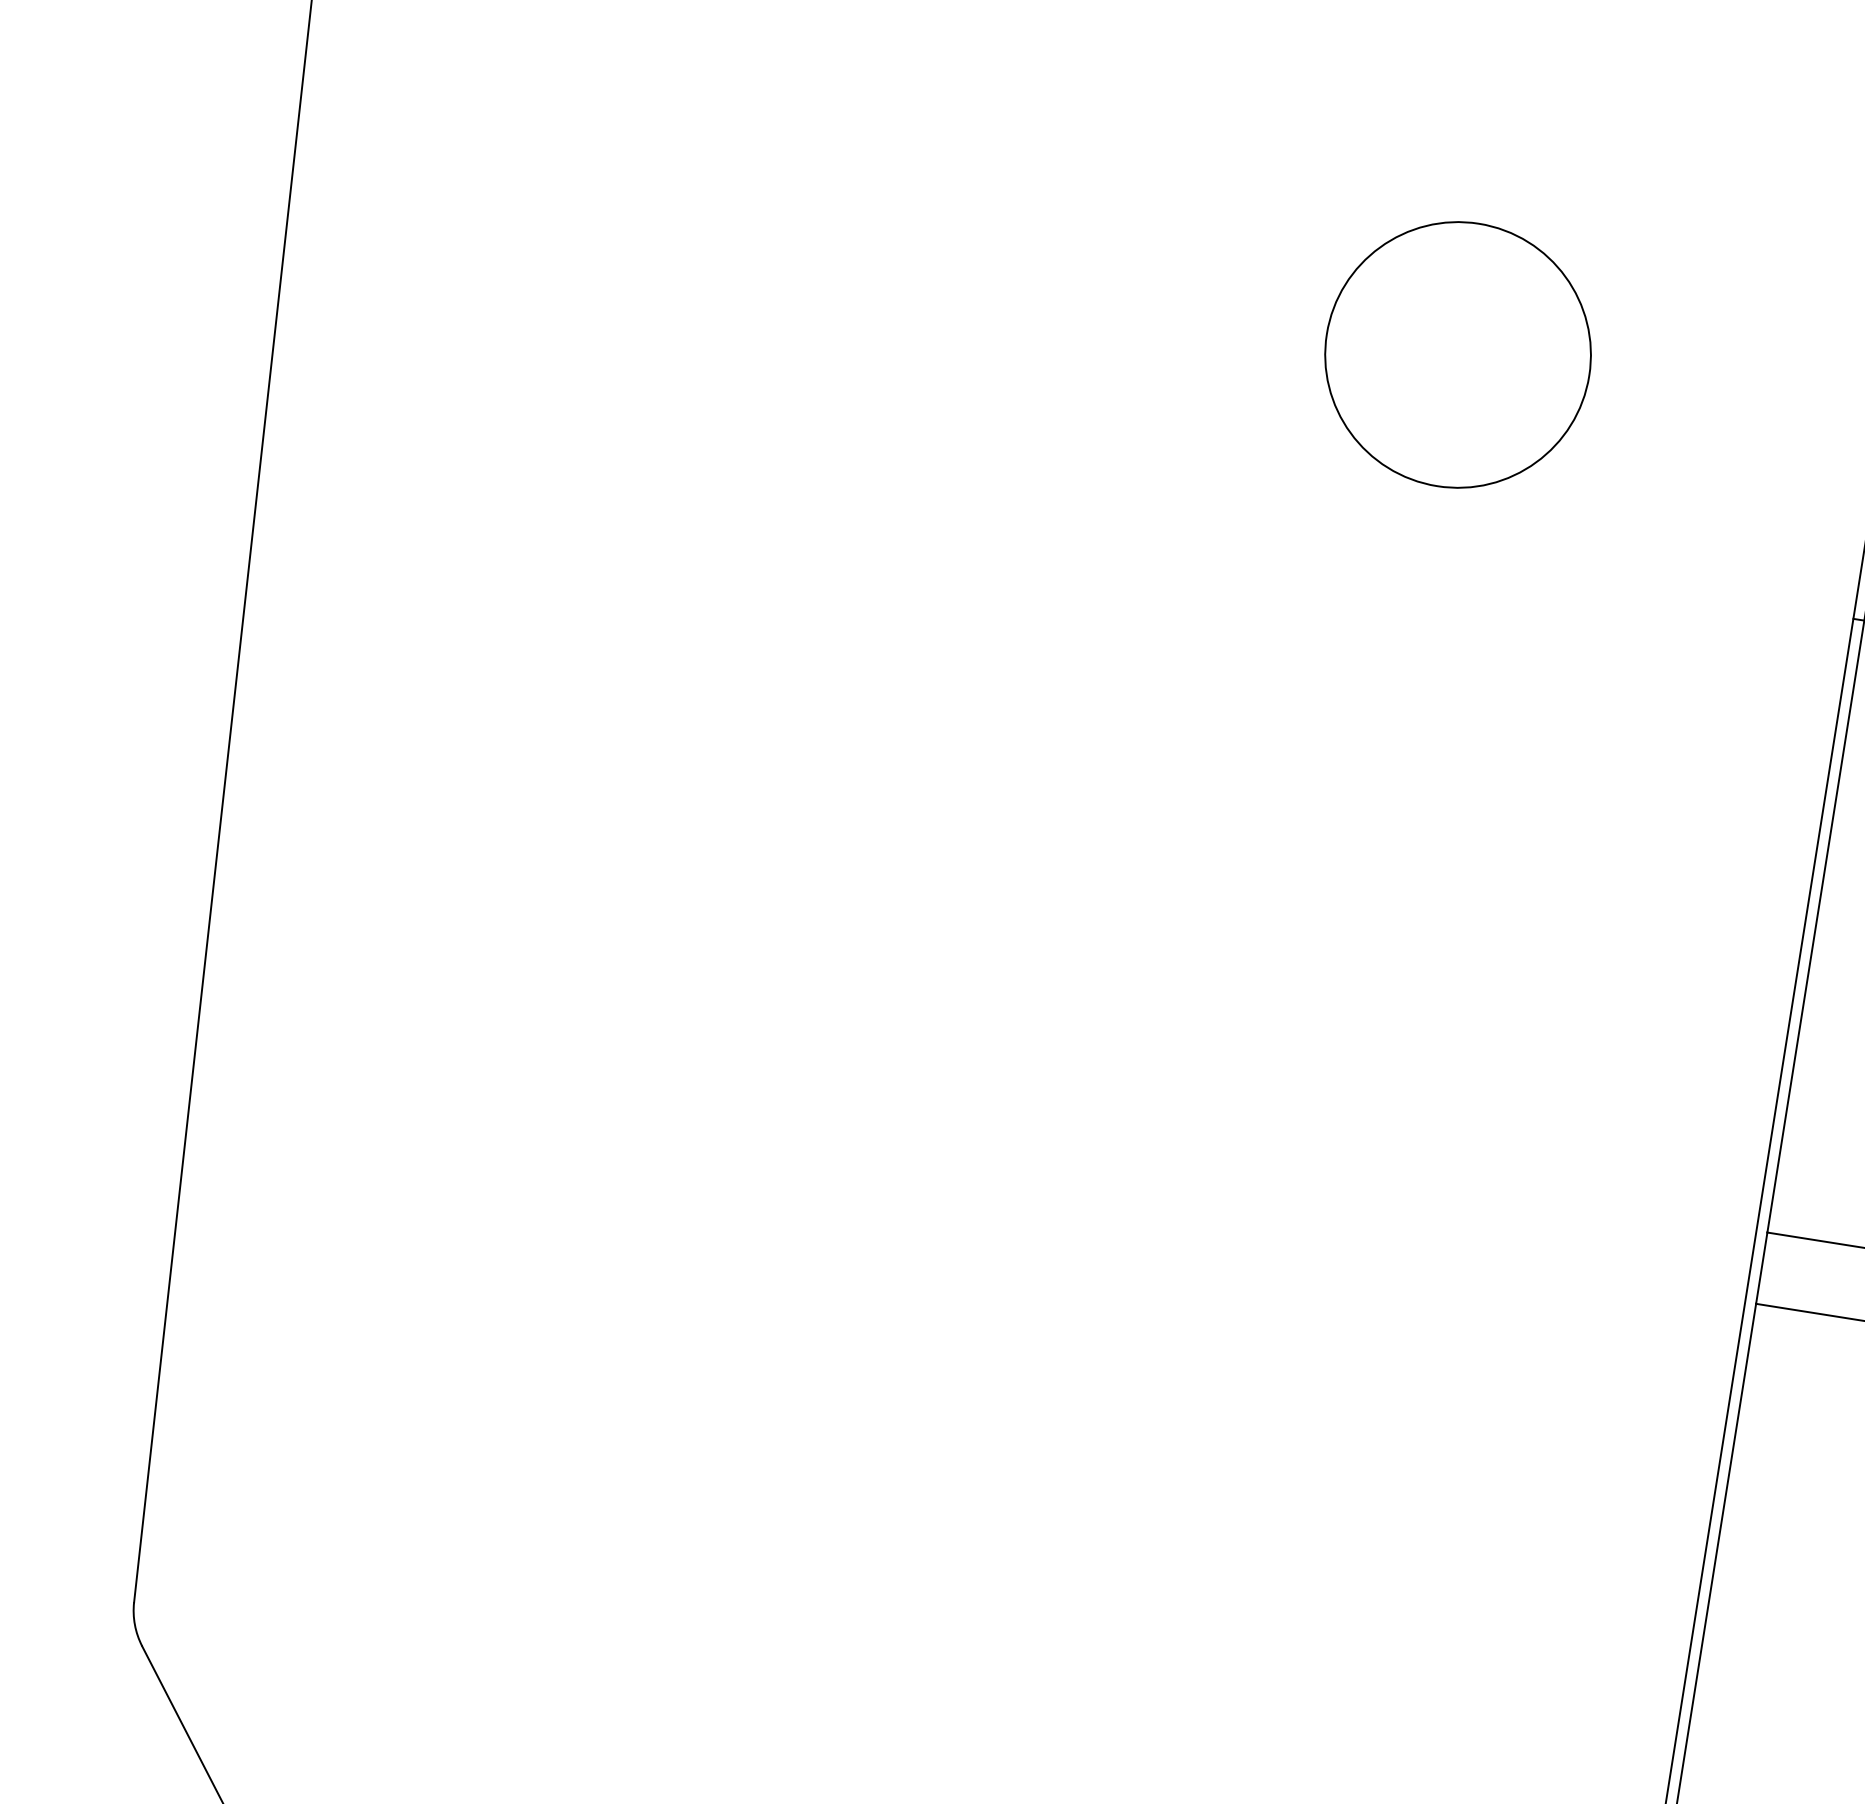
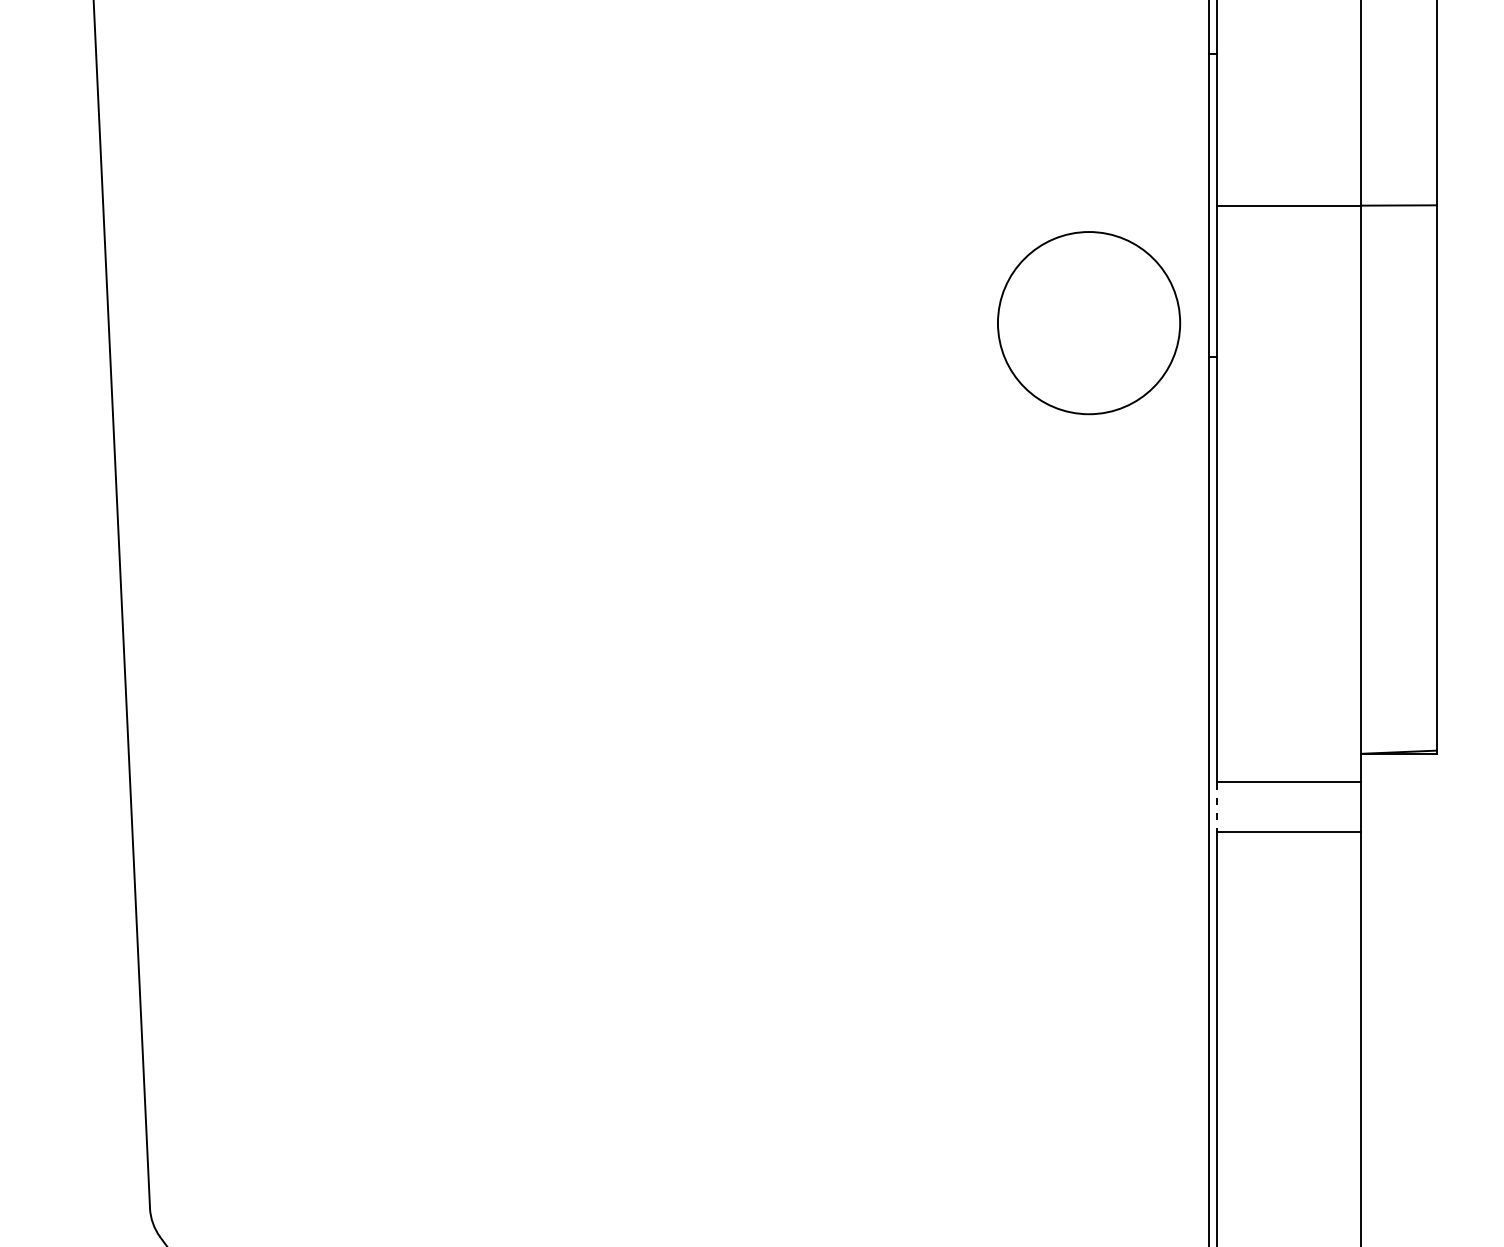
circle: (1458, 355) -> (1089, 323), moved
line: (1761, 1268) -> (1216, 807), solid -> dashed

